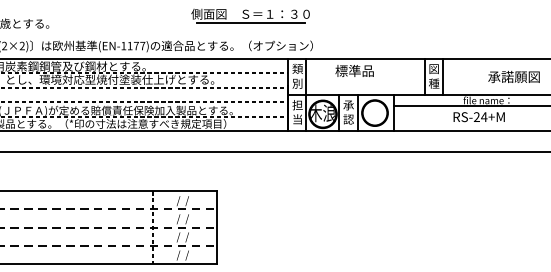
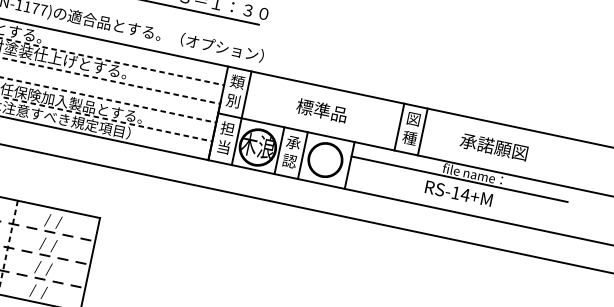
text: (354, 70) -> (321, 109), moved
text: (513, 76) -> (493, 146), moved
text: (476, 116) -> (455, 192), RS-24+M -> RS-14+M

